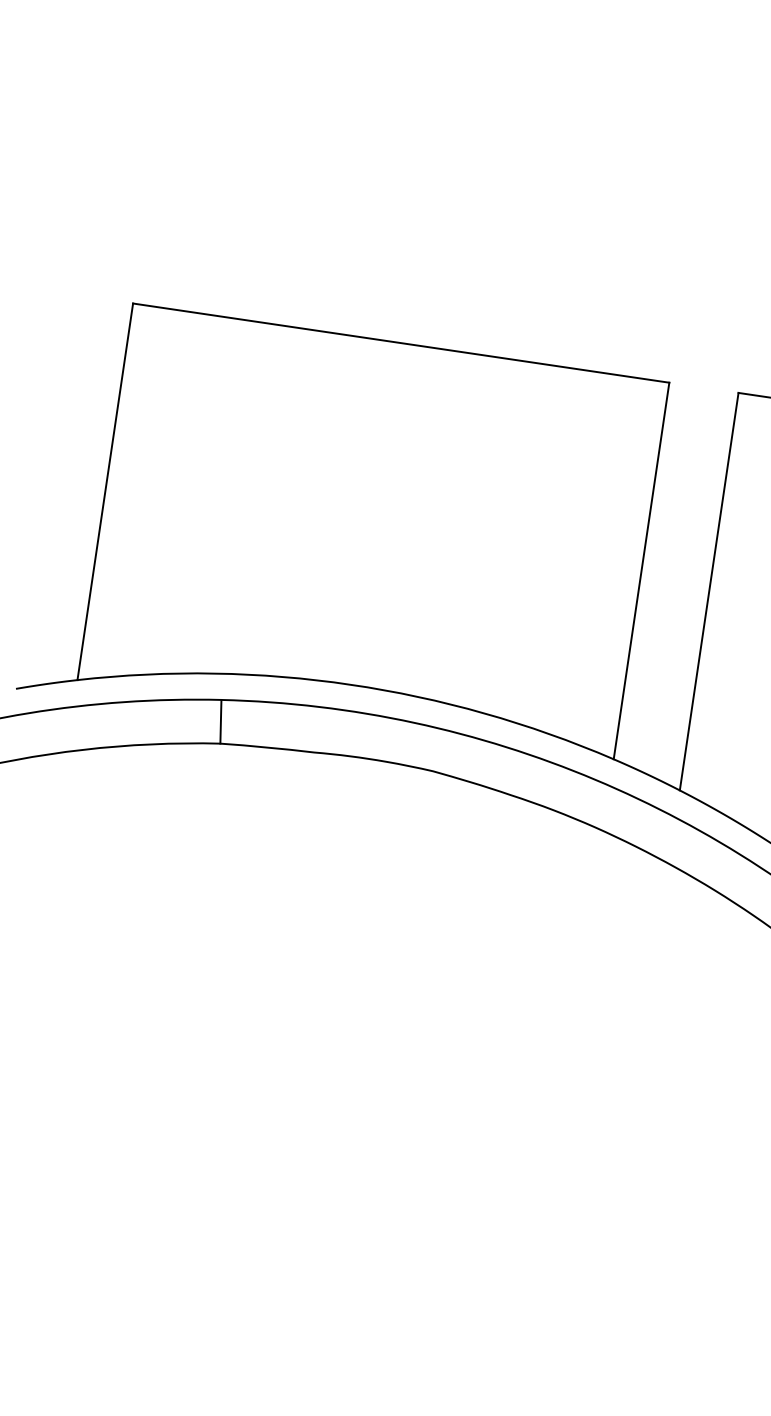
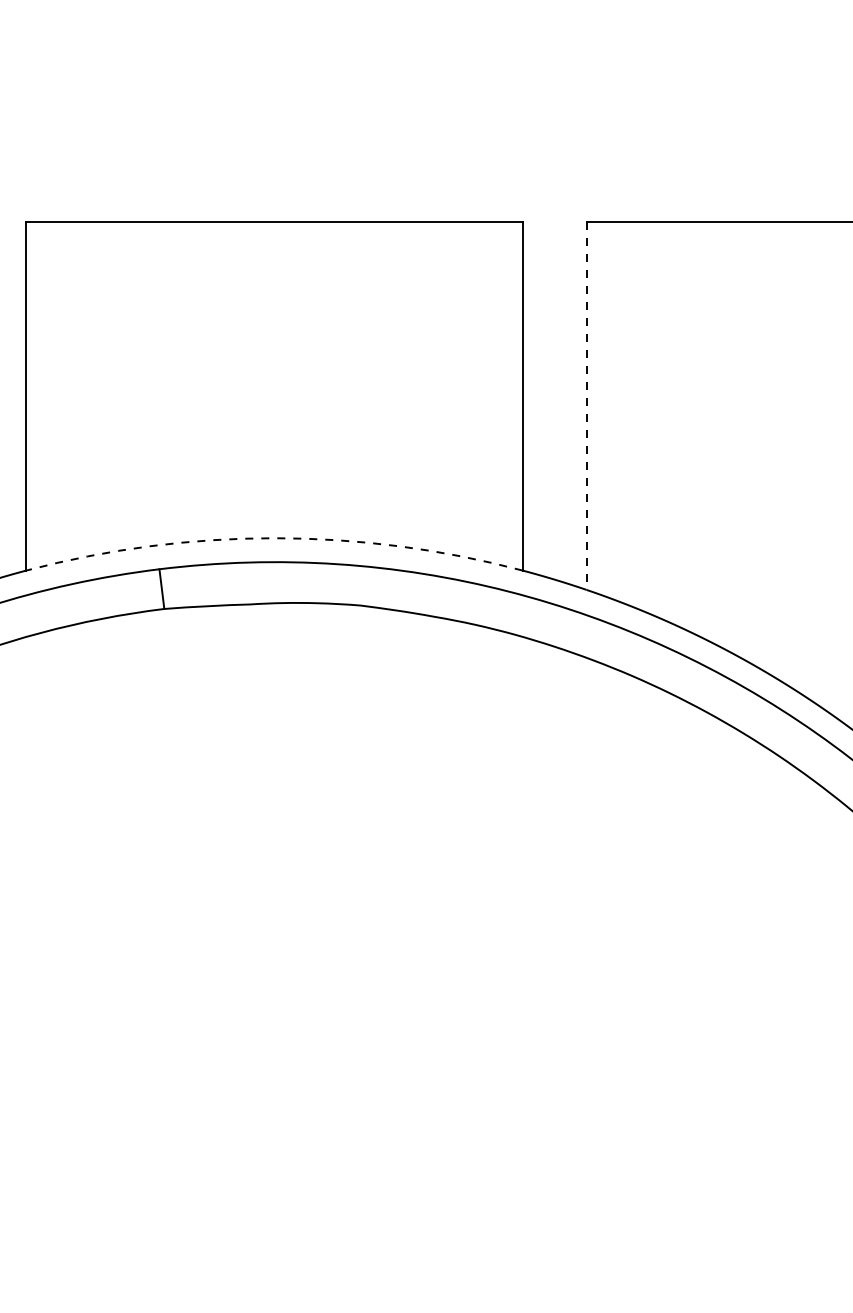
line: (709, 592) -> (586, 406), solid -> dashed
arc: (350, 685) -> (274, 538), solid -> dashed

